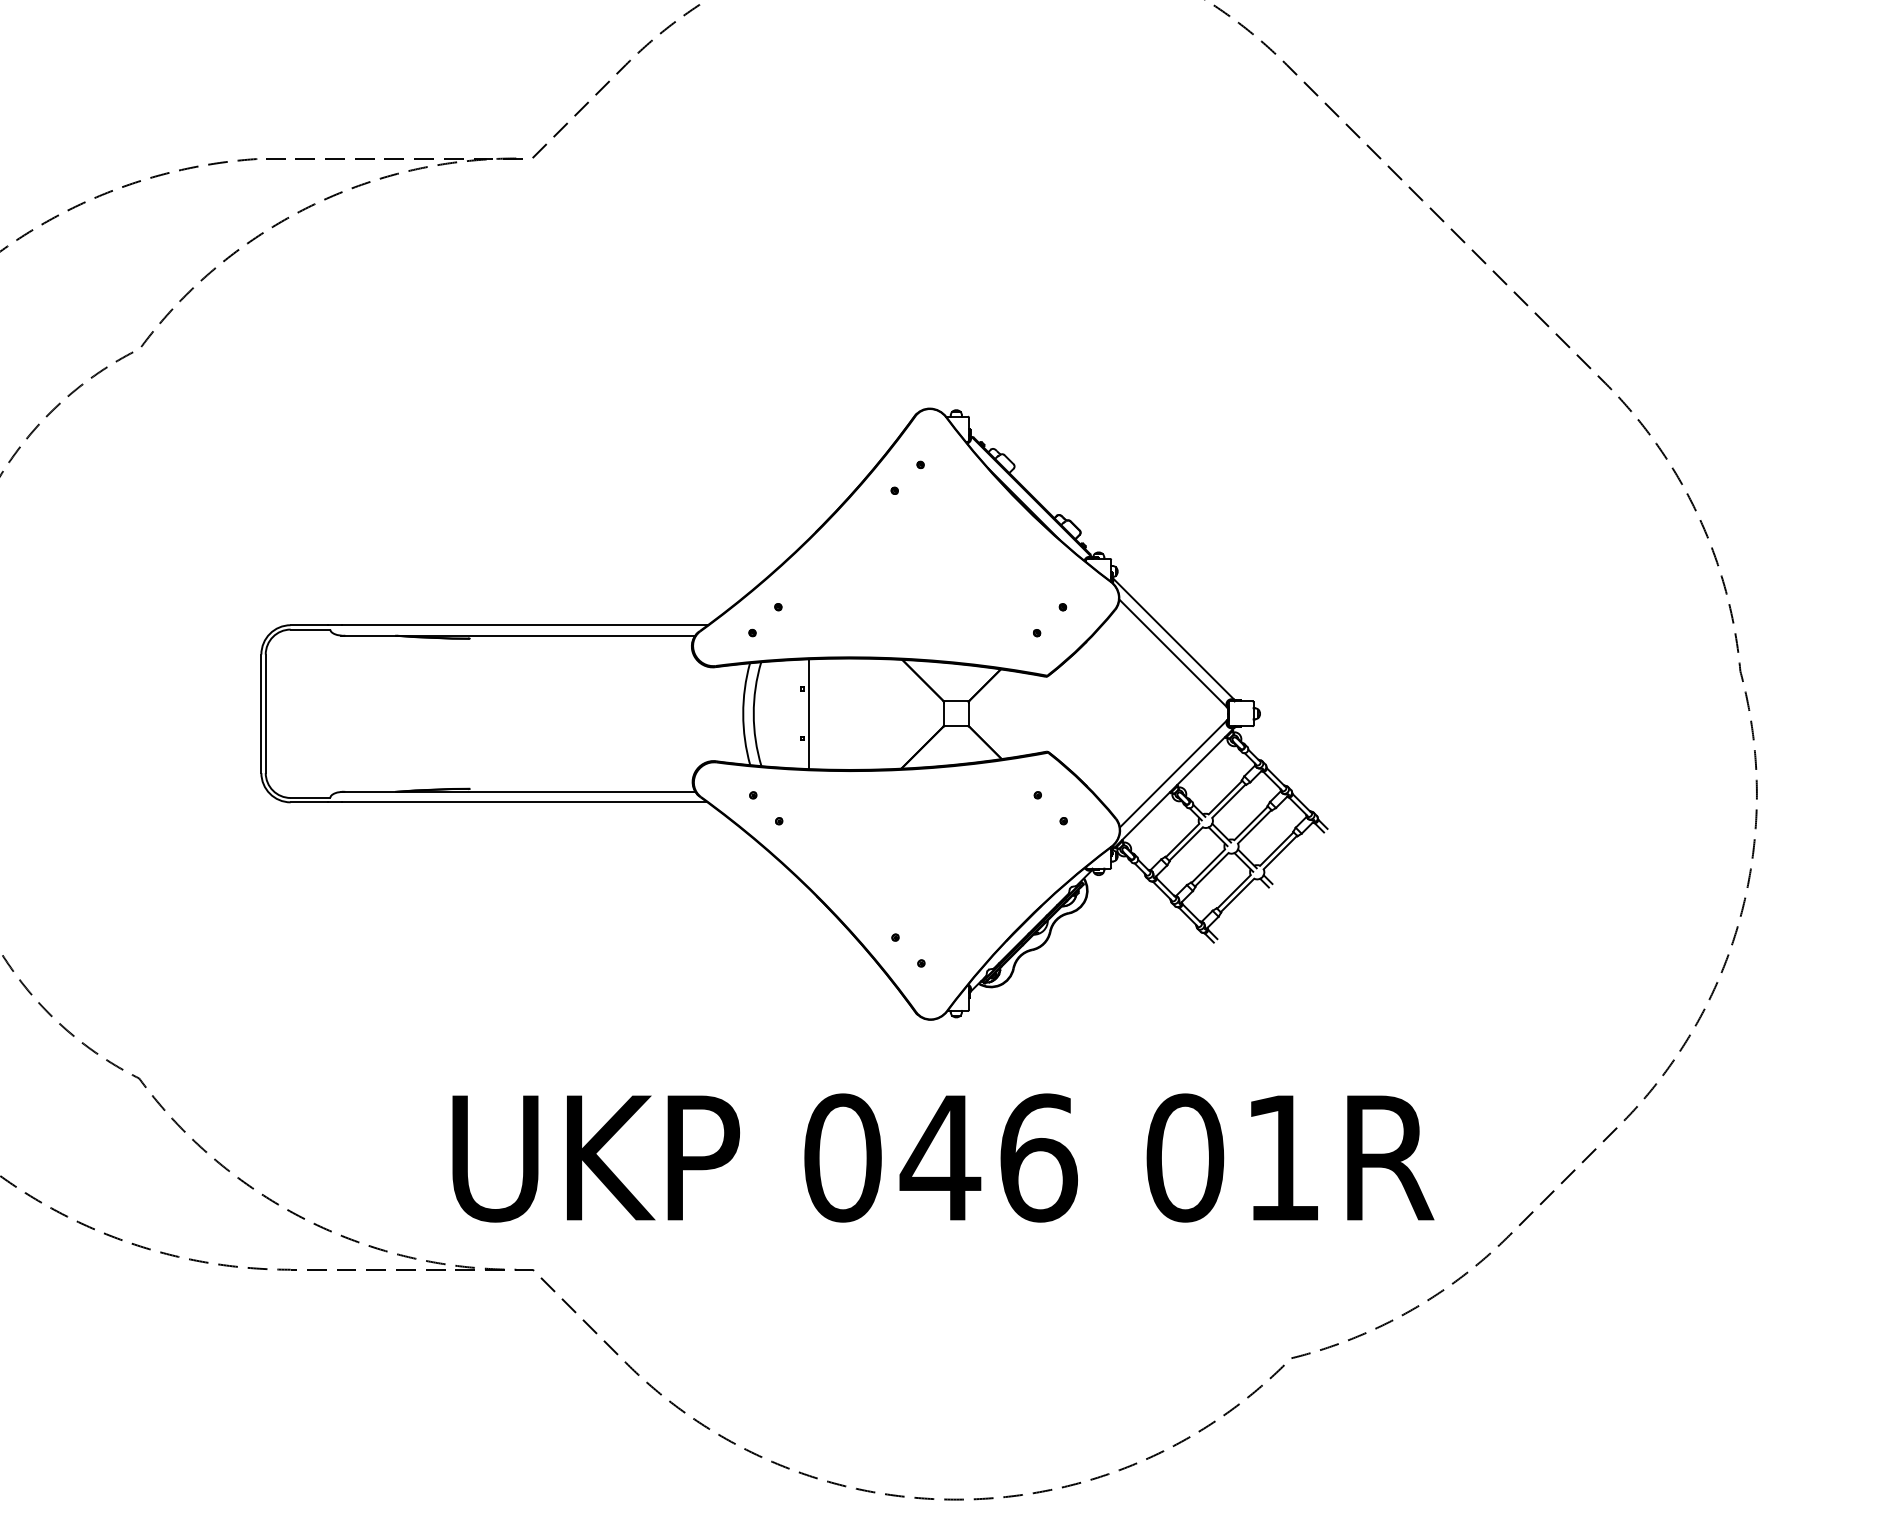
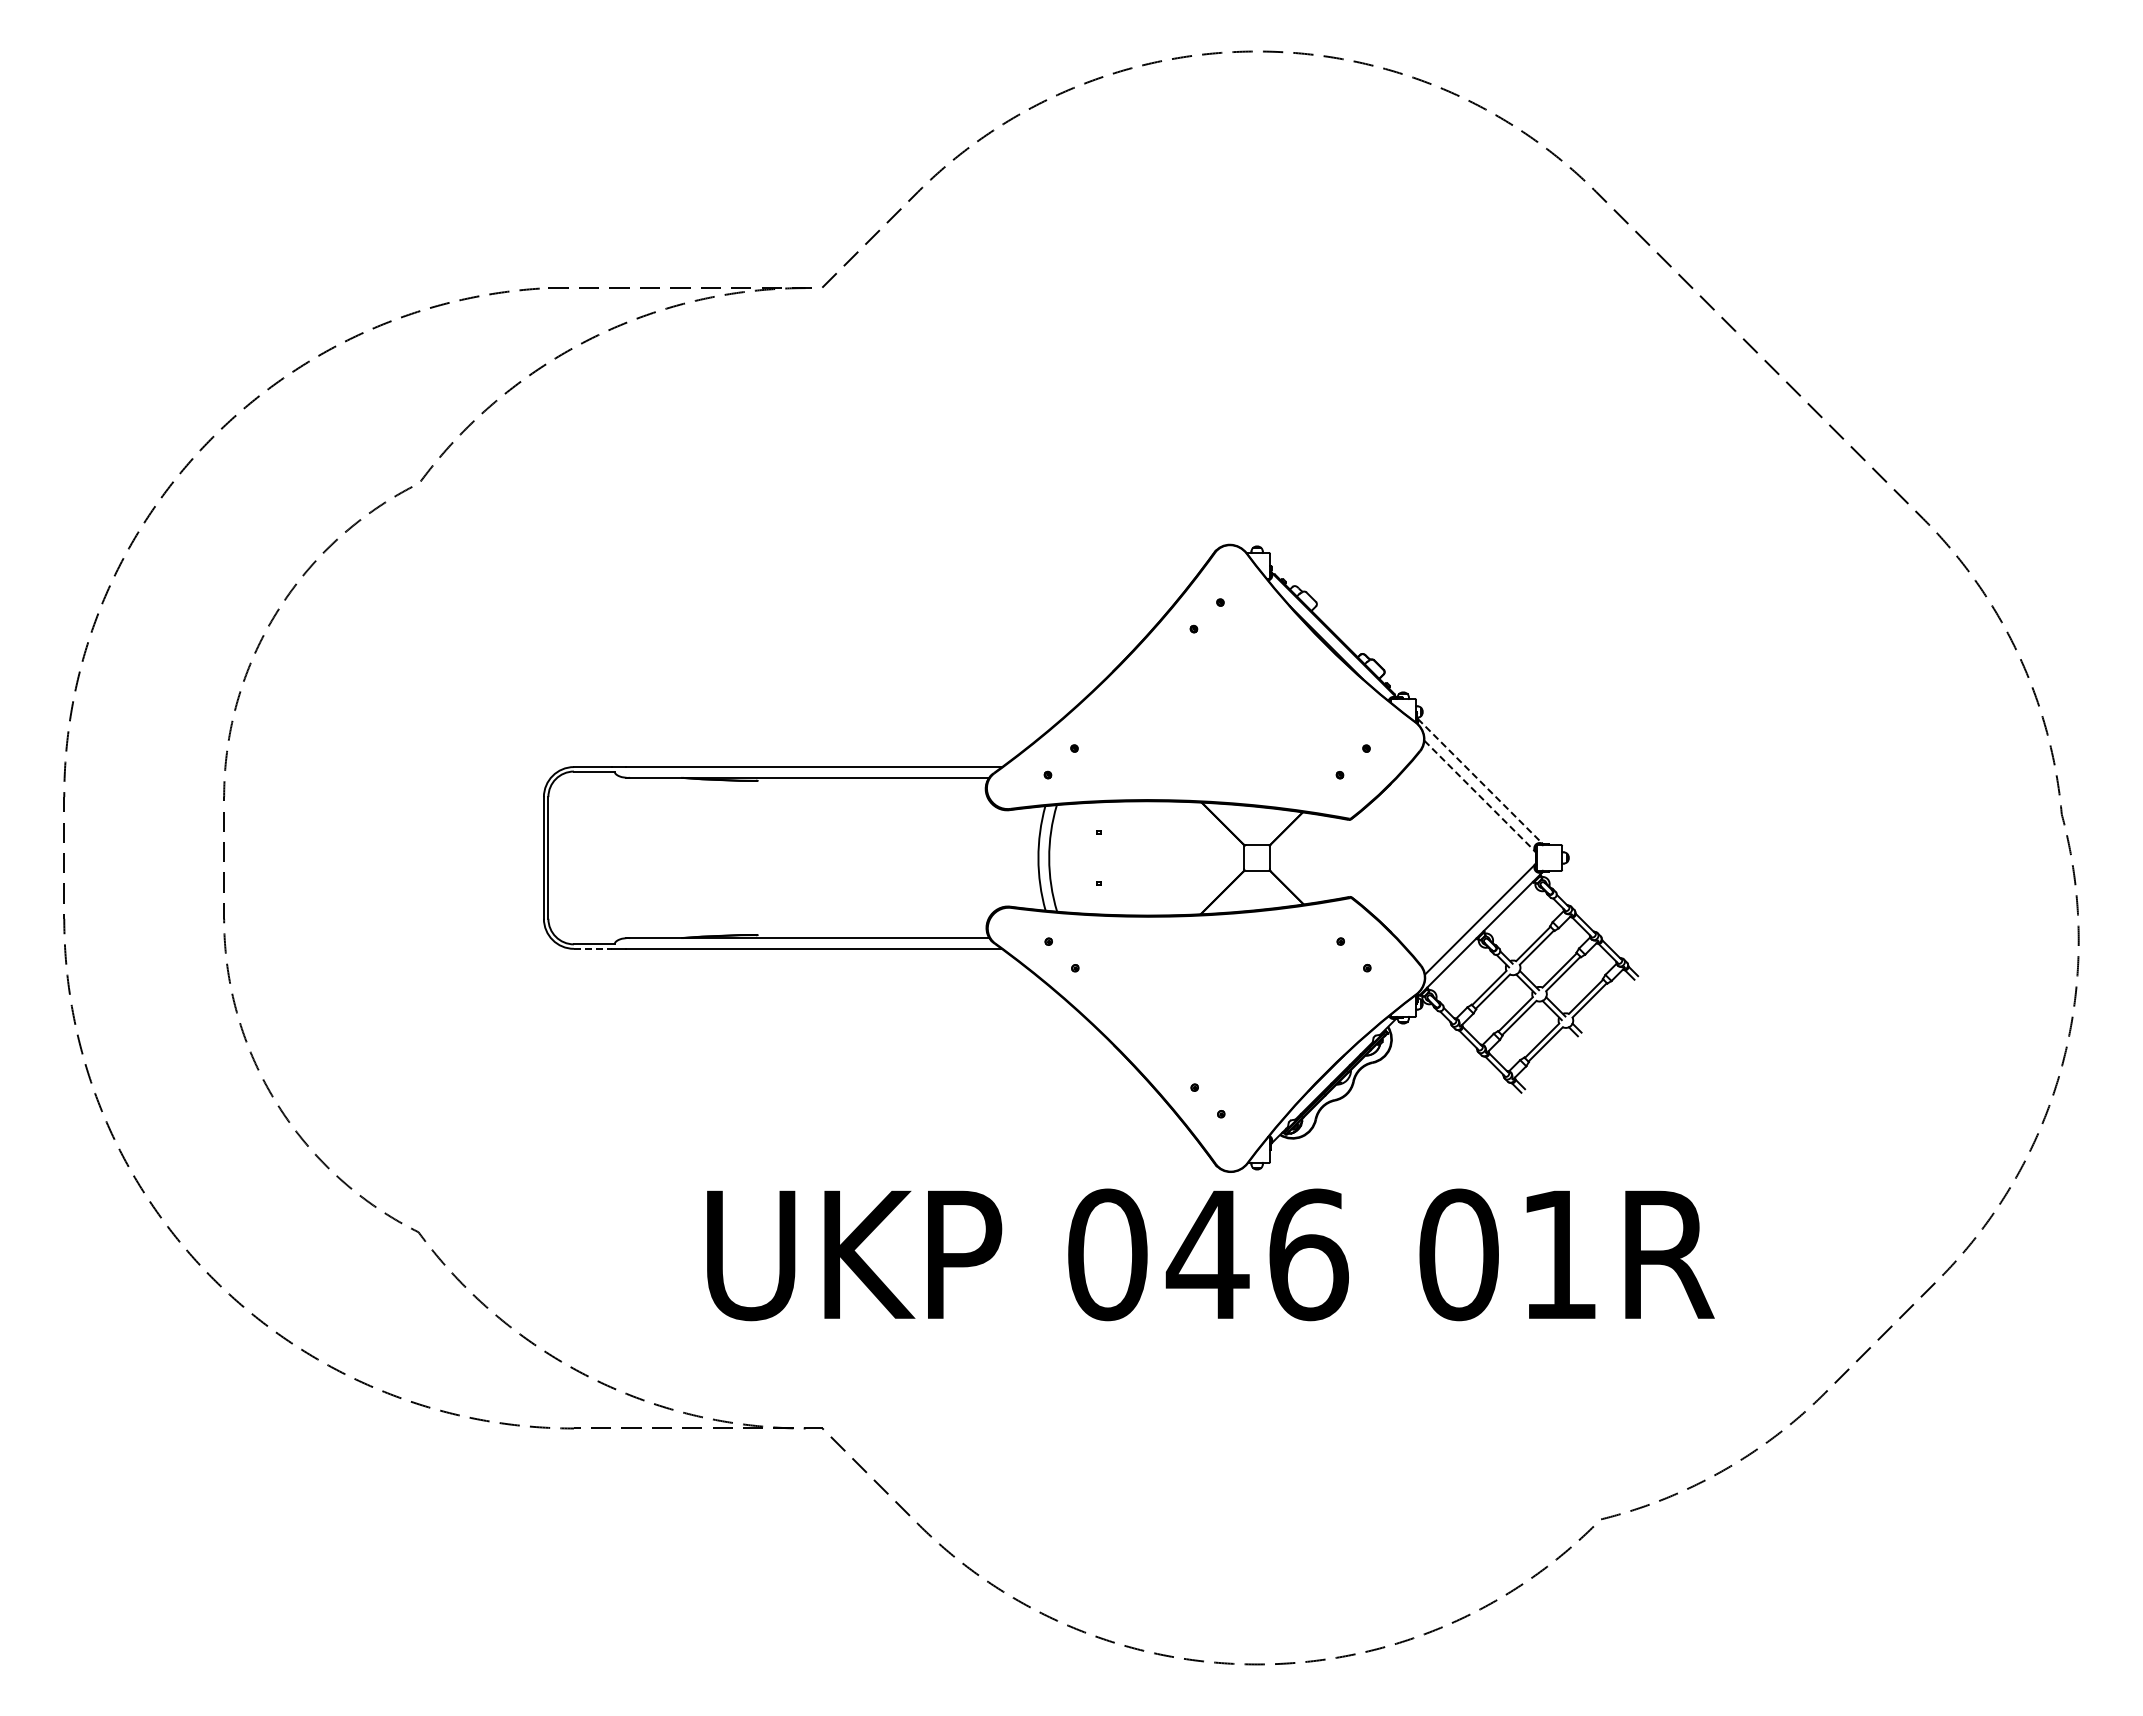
line: (1173, 639) -> (1480, 781), solid -> dashed
line: (1173, 653) -> (1479, 796), solid -> dashed
line: (808, 714) -> (1105, 858), removed
line: (308, 802) -> (592, 948), solid -> dashed
text: (943, 1157) -> (1210, 1254), moved

